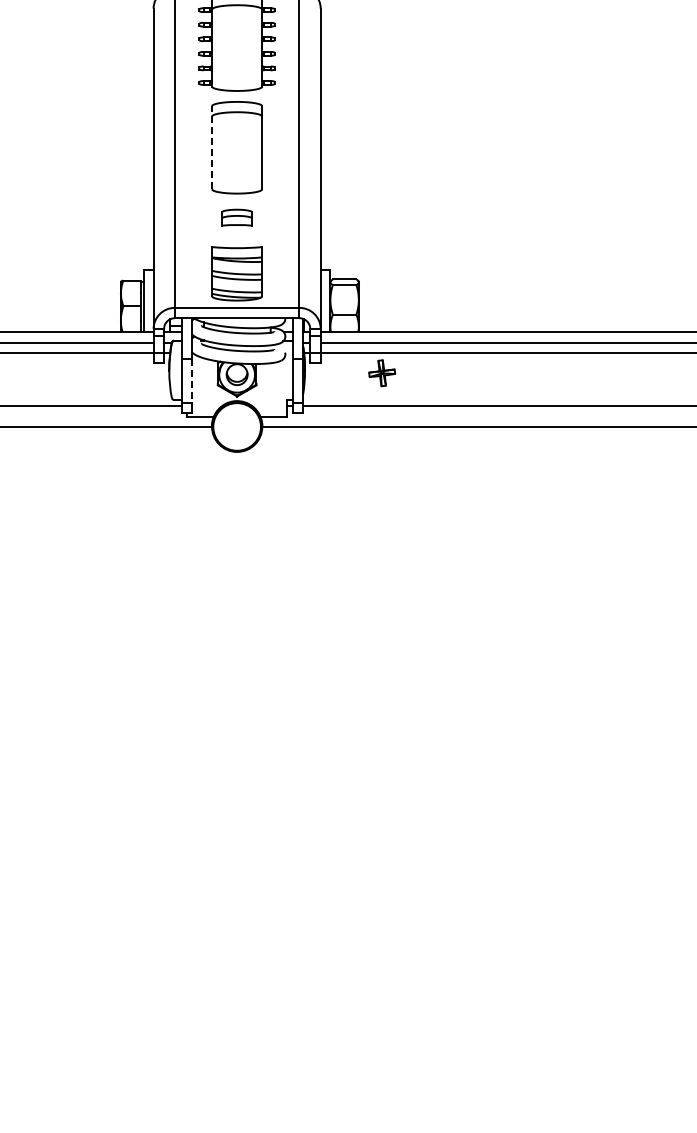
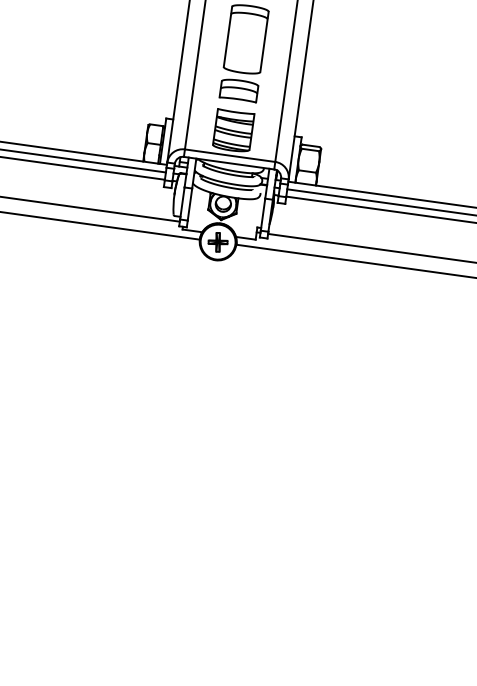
line: (212, 147) -> (228, 36), dashed -> solid
part: (236, 217) -> (238, 89), size x1.67
part: (382, 373) -> (218, 242), moved
line: (192, 381) -> (190, 204), dashed -> solid

